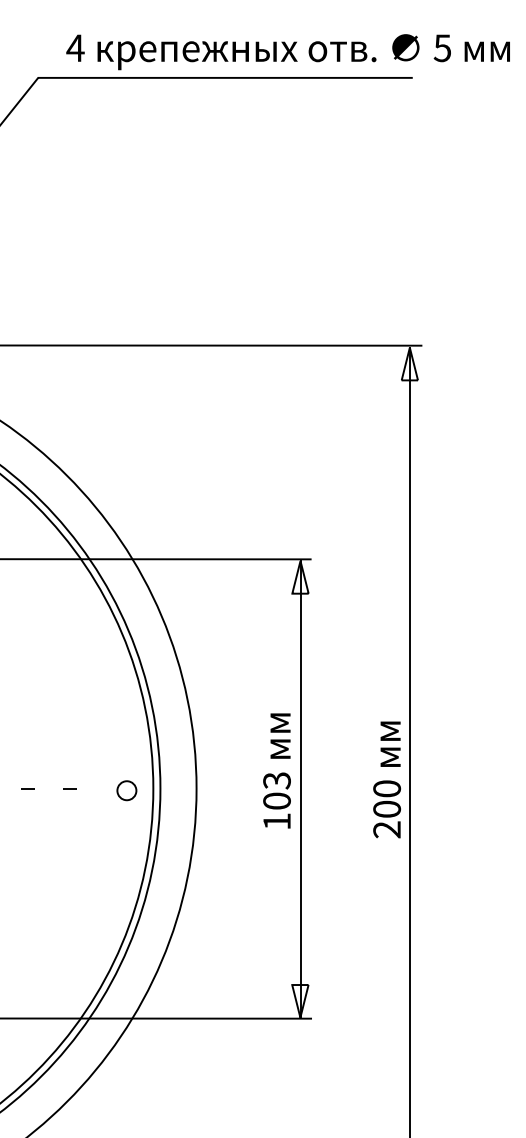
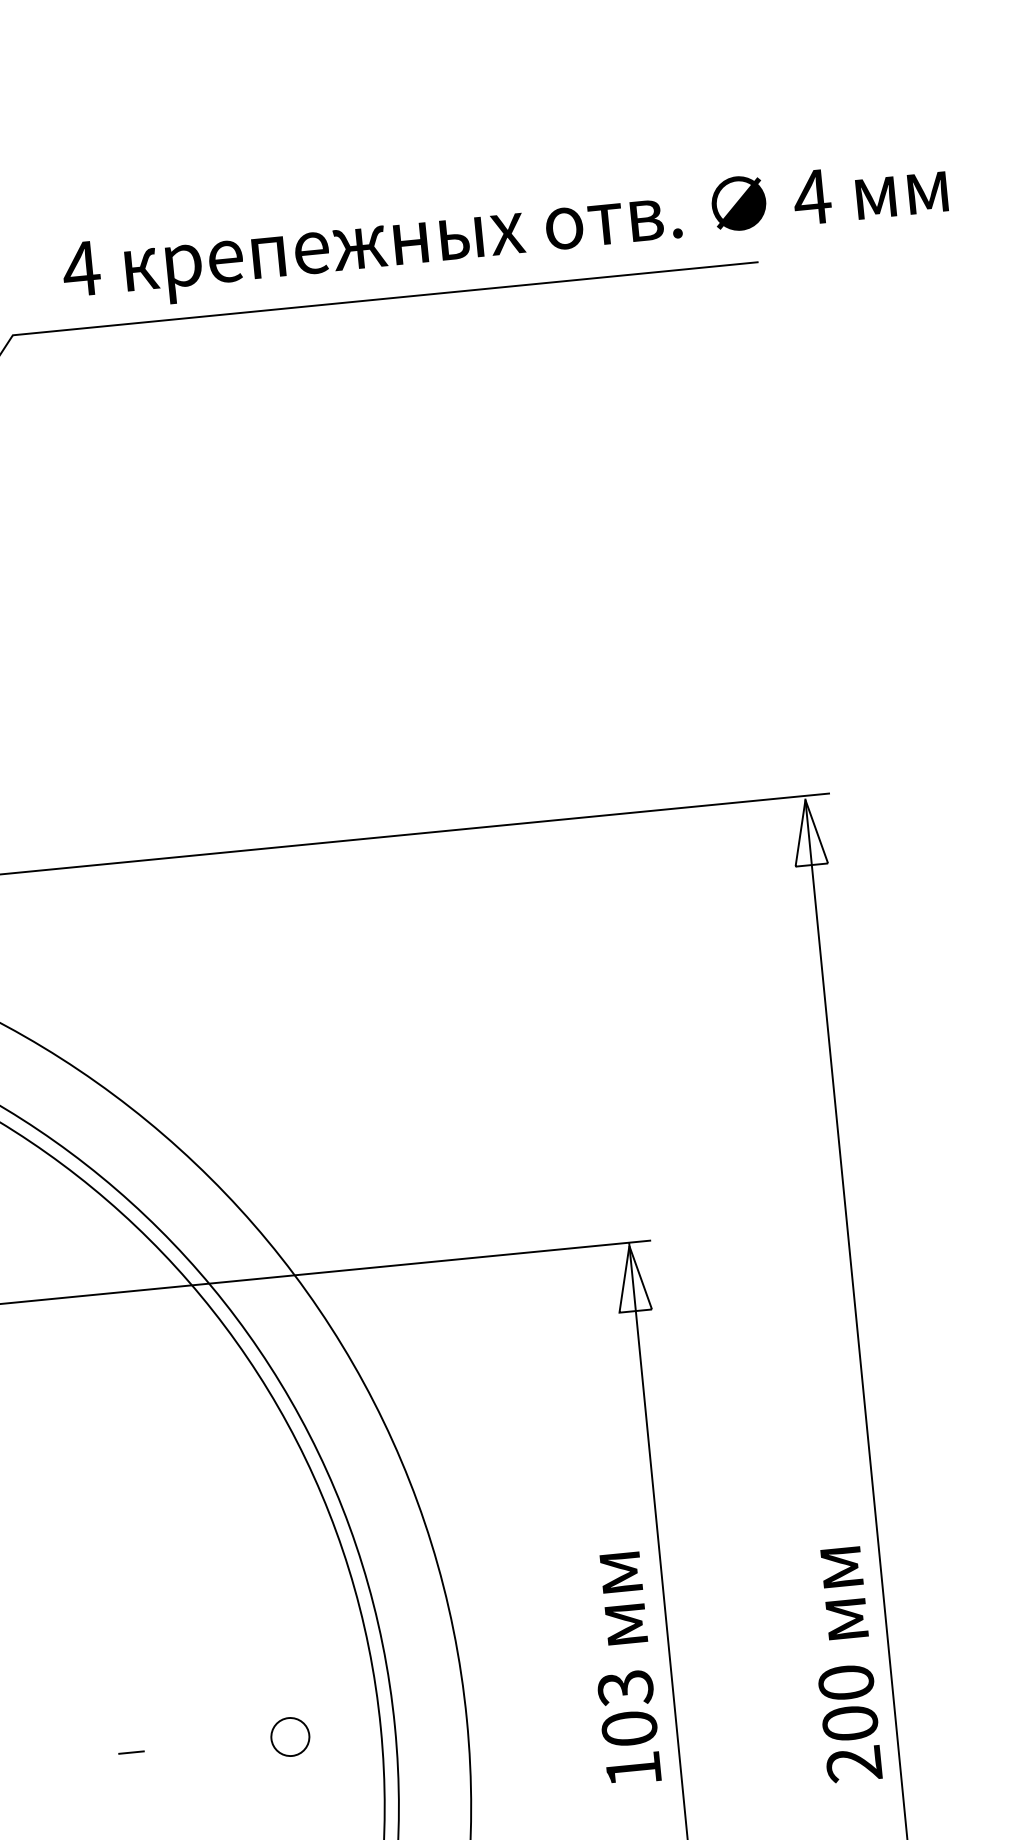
text: (442, 48) -> (812, 197), 5 -> 4
line: (69, 788) -> (213, 1744), removed
part: (126, 790) -> (289, 1736), moved

